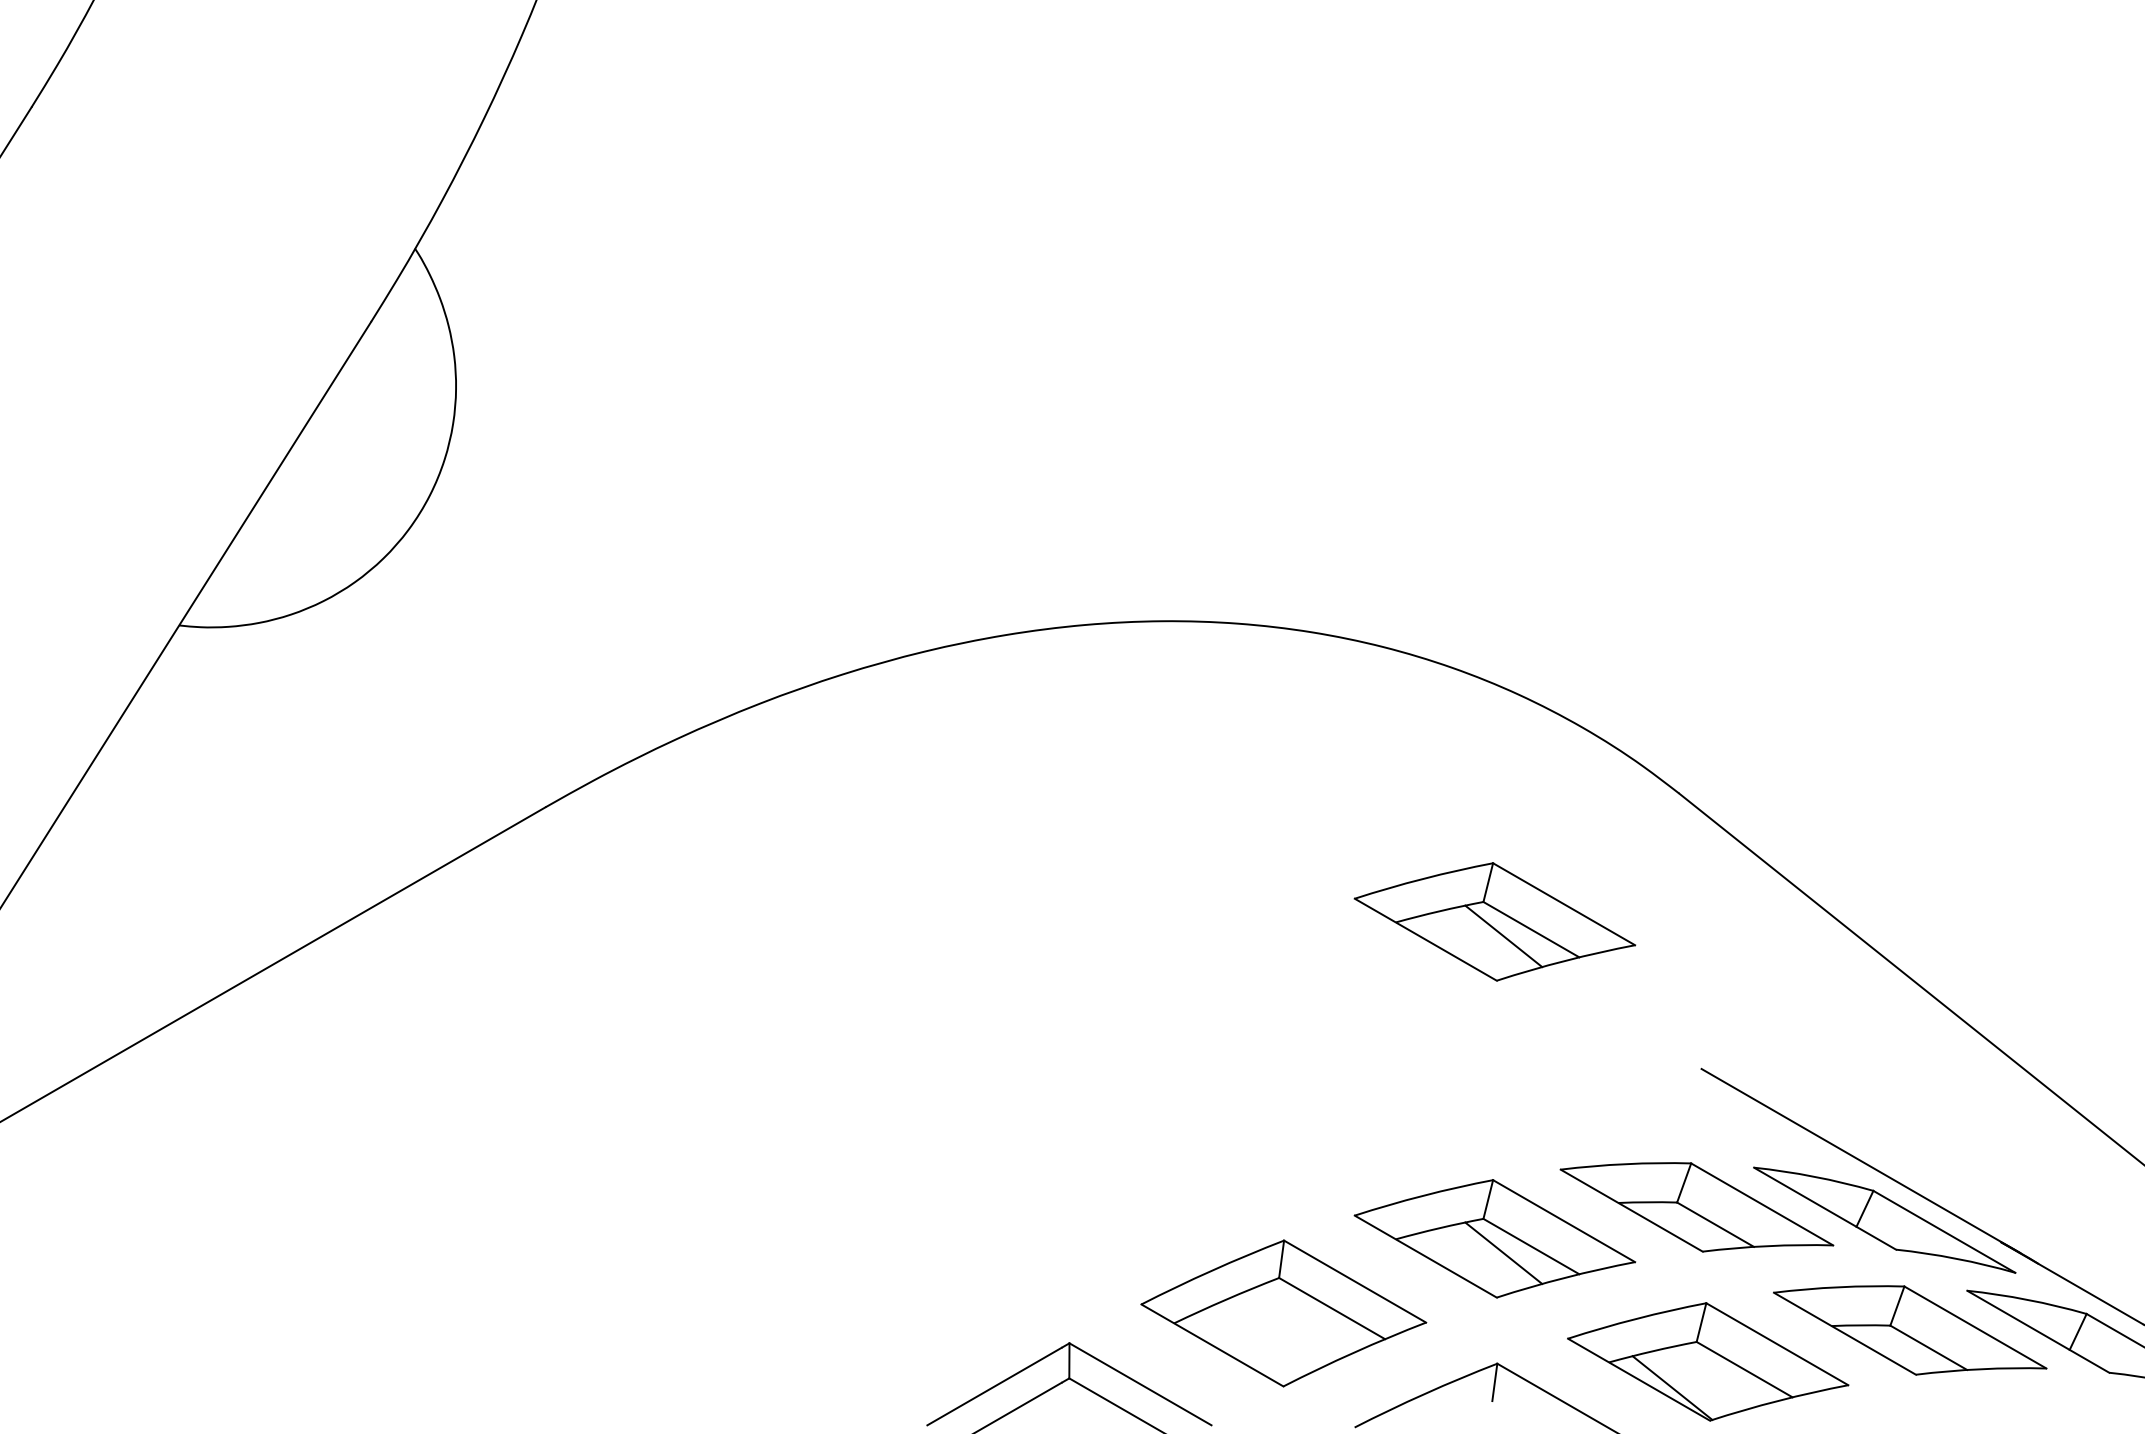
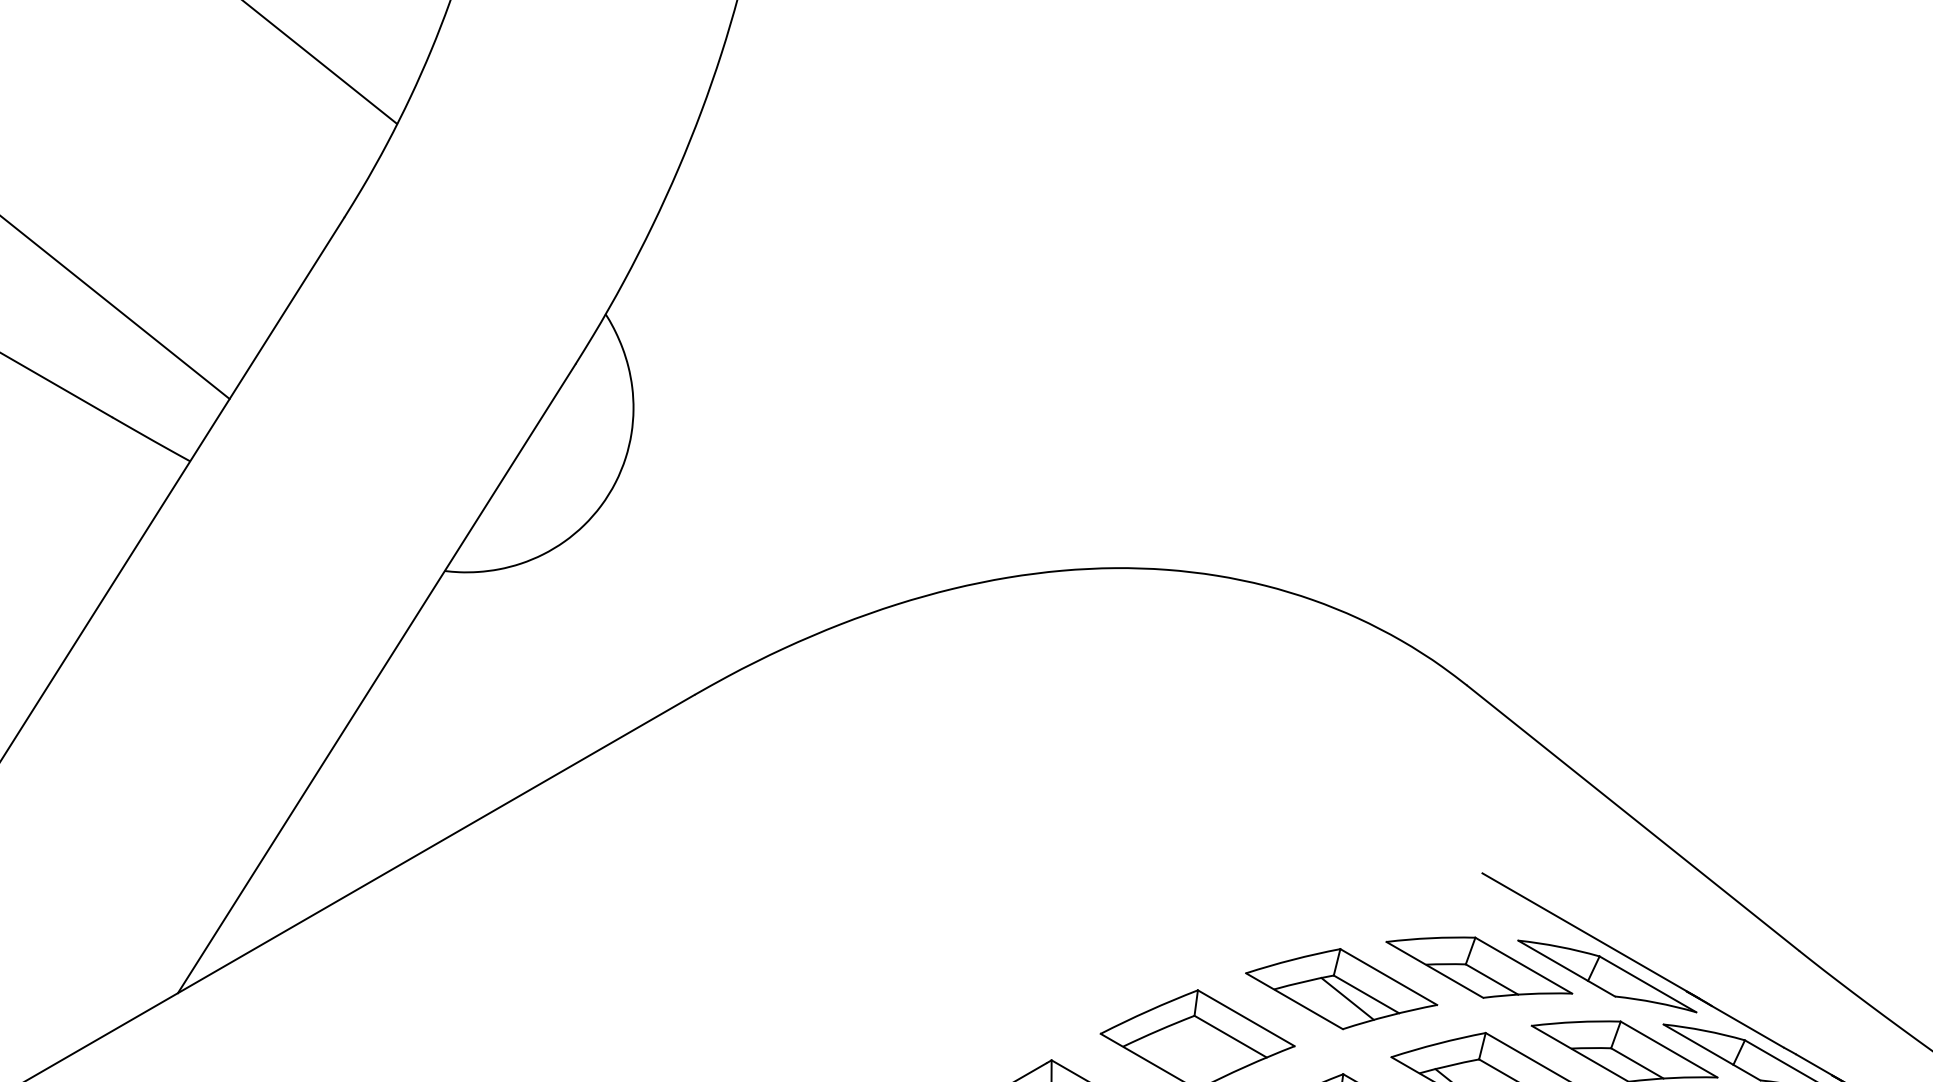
part: (1494, 922) -> (1341, 773), removed

